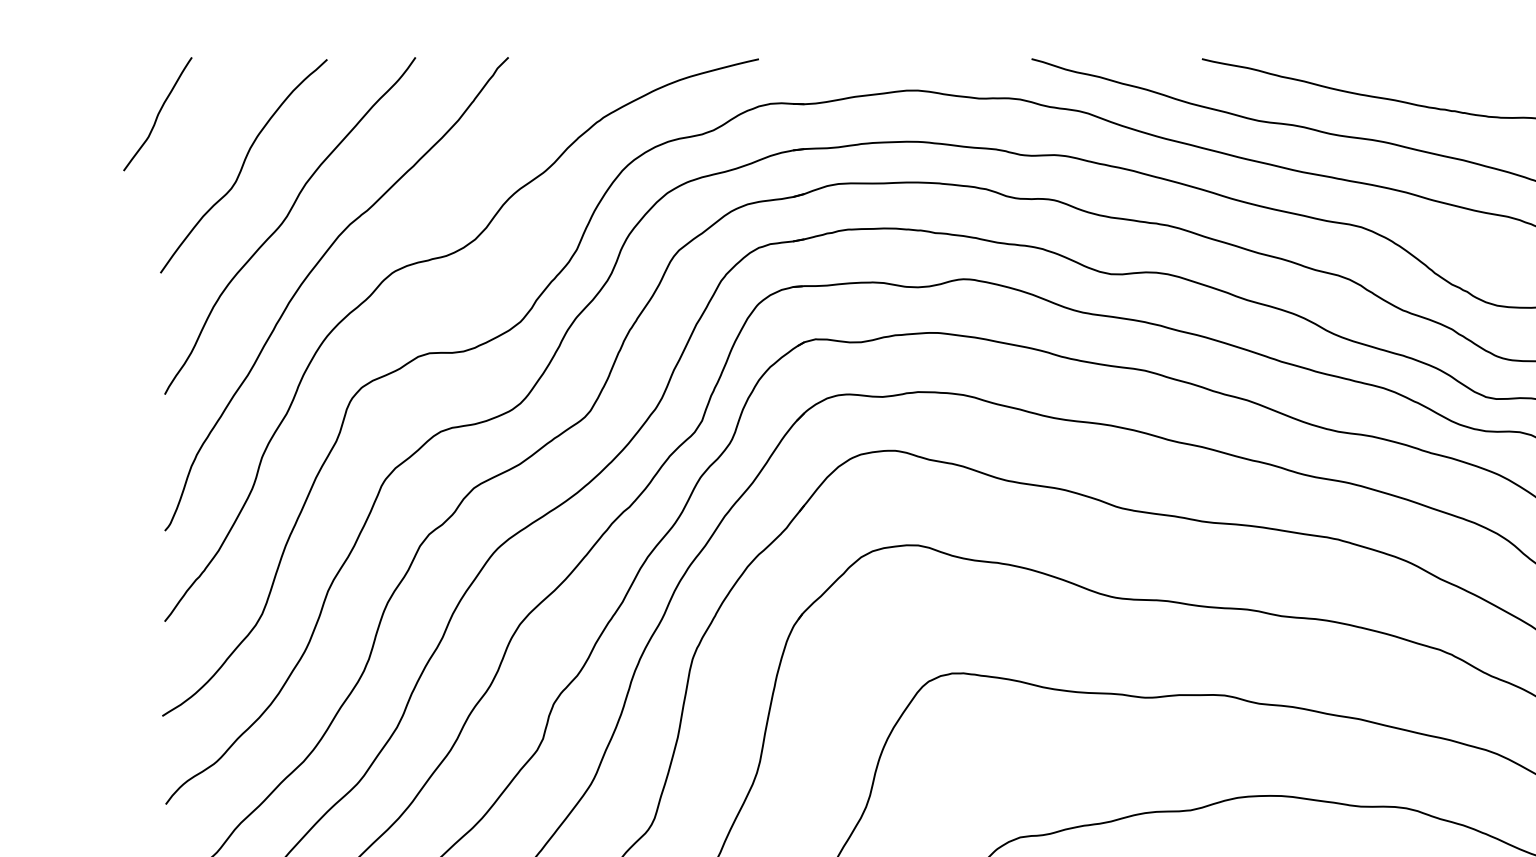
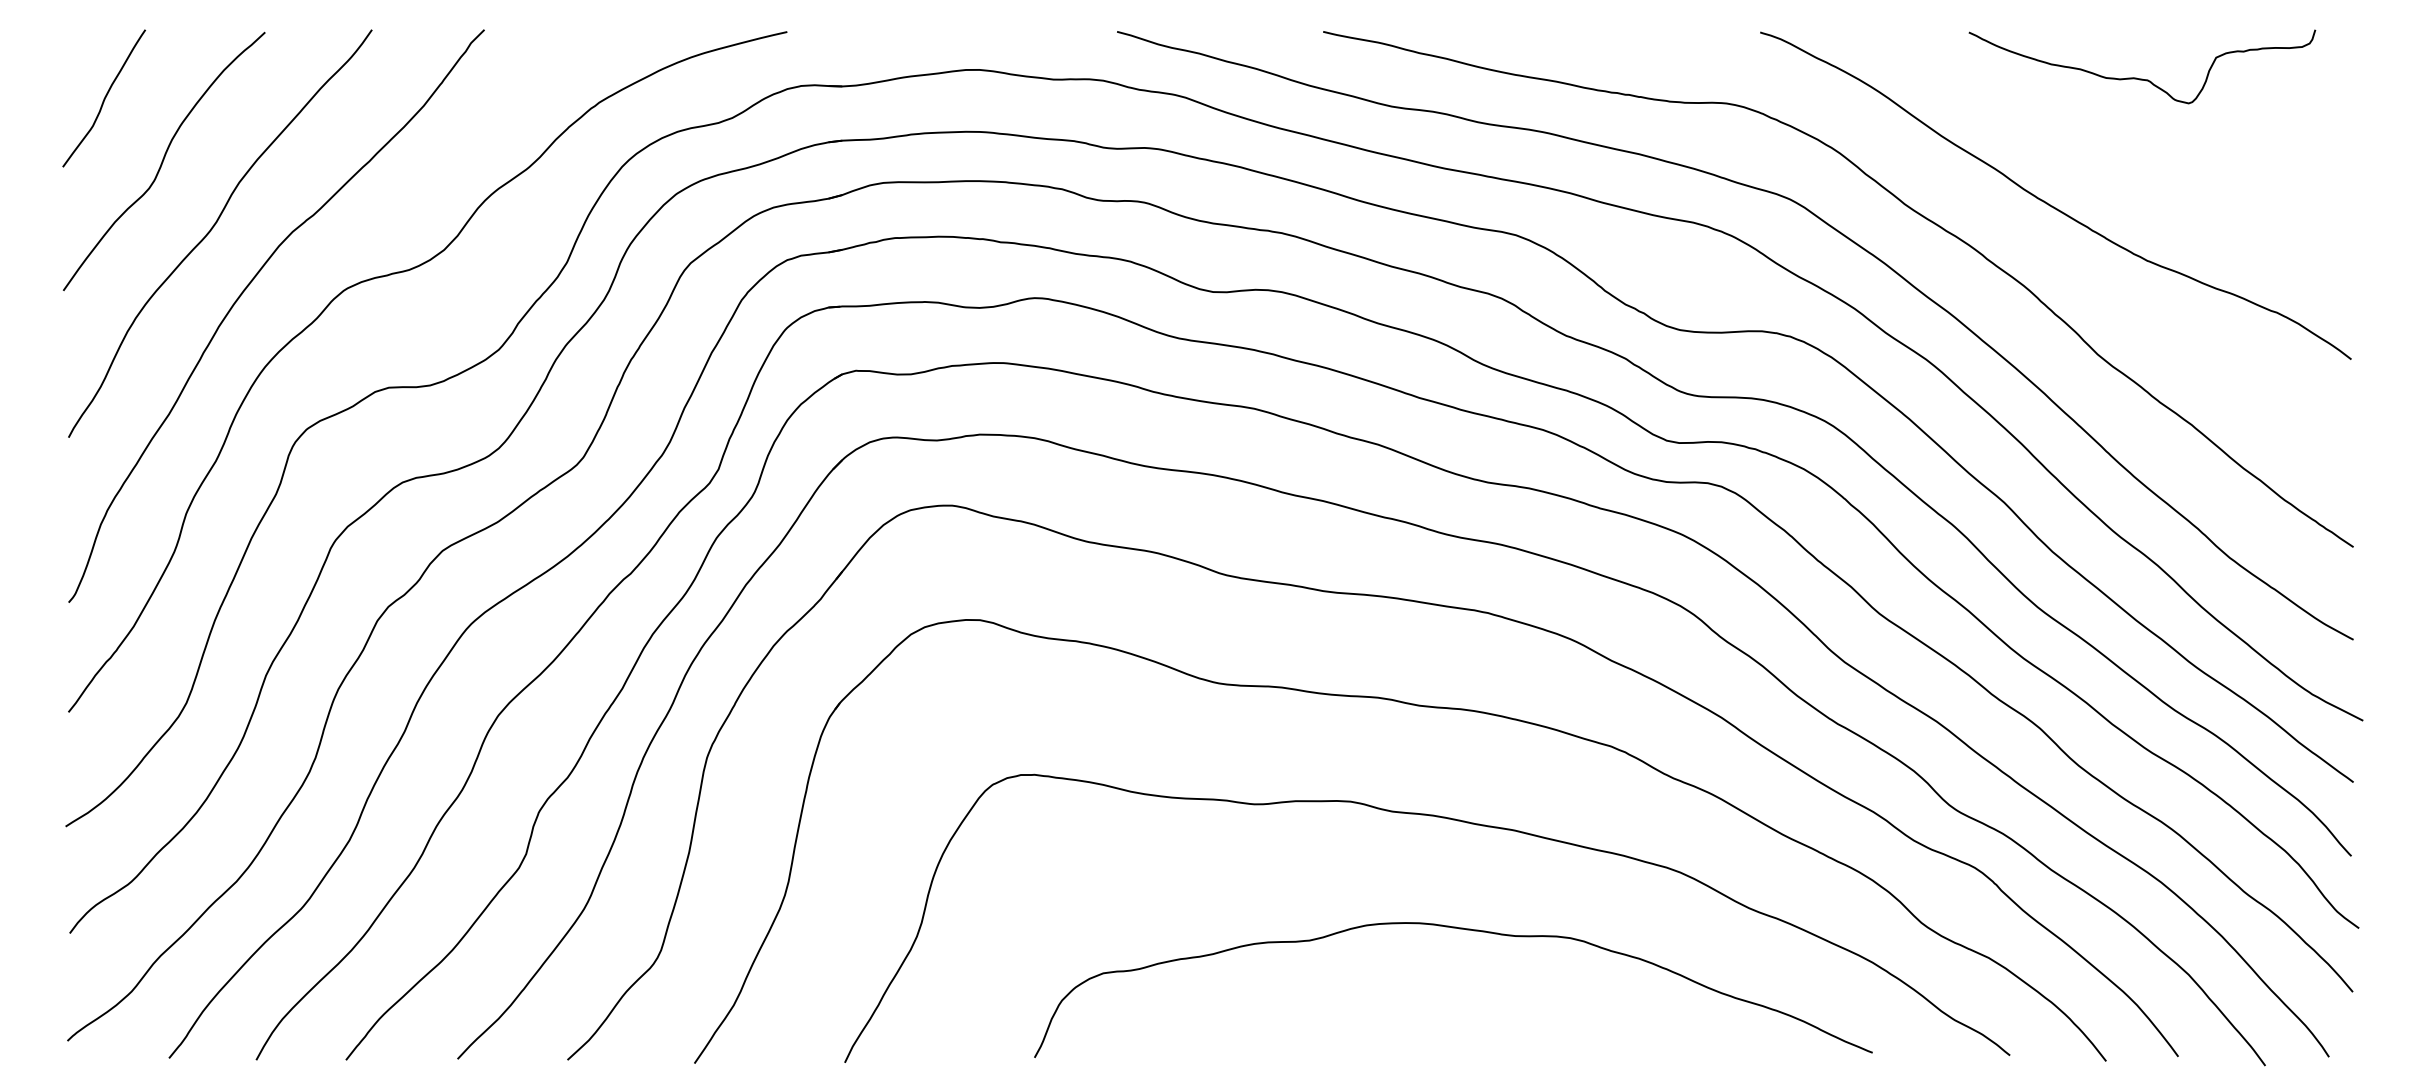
curve: (157, 114) -> (103, 98), moved

